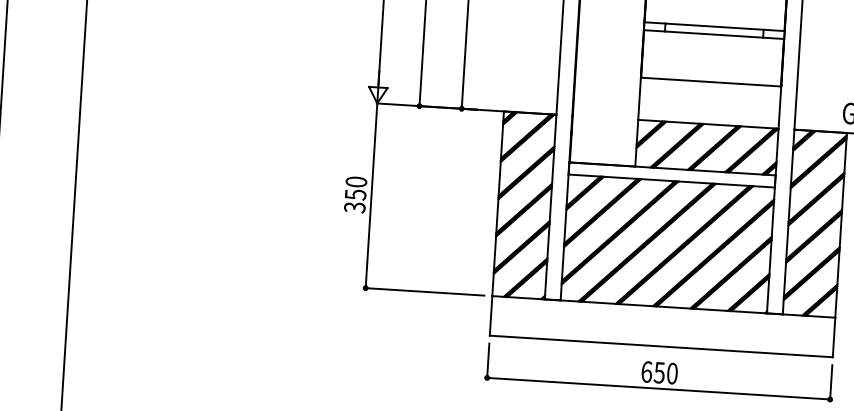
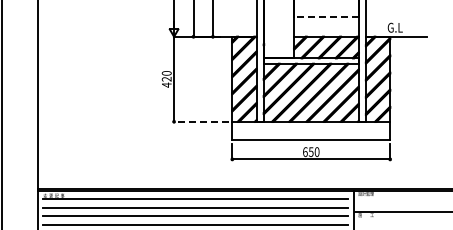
line: (708, 82) -> (325, 17), solid -> dashed
text: (354, 199) -> (166, 81), 350 -> 420
line: (423, 291) -> (200, 121), solid -> dashed

